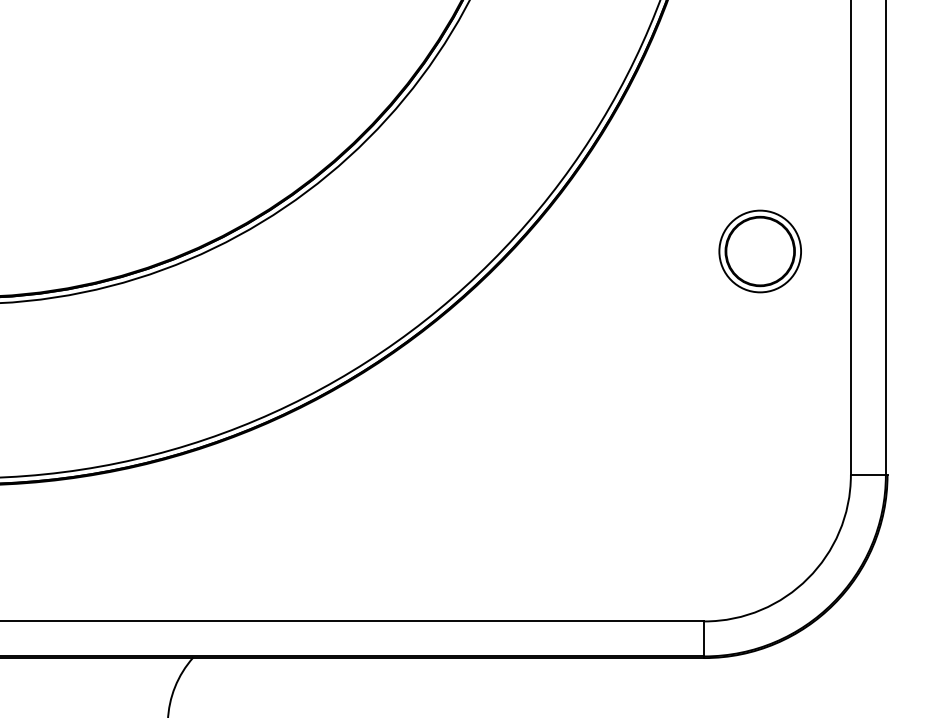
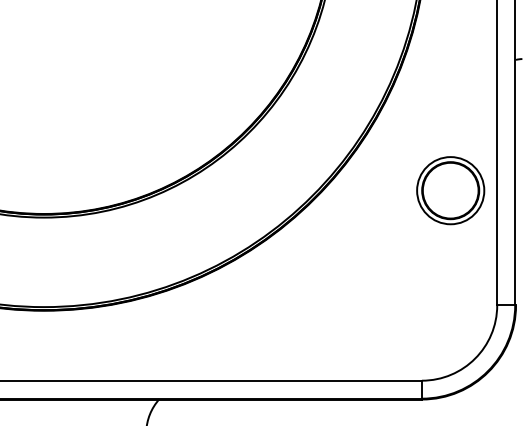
part: (759, 251) -> (450, 190), size x1.6

